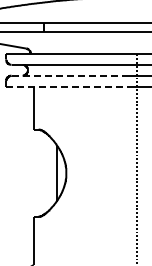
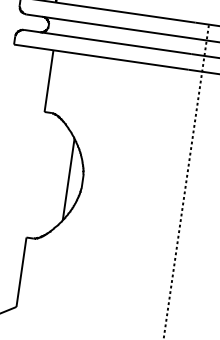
line: (70, 75) -> (108, 41), dashed -> solid
line: (66, 86) -> (100, 56), dashed -> solid

